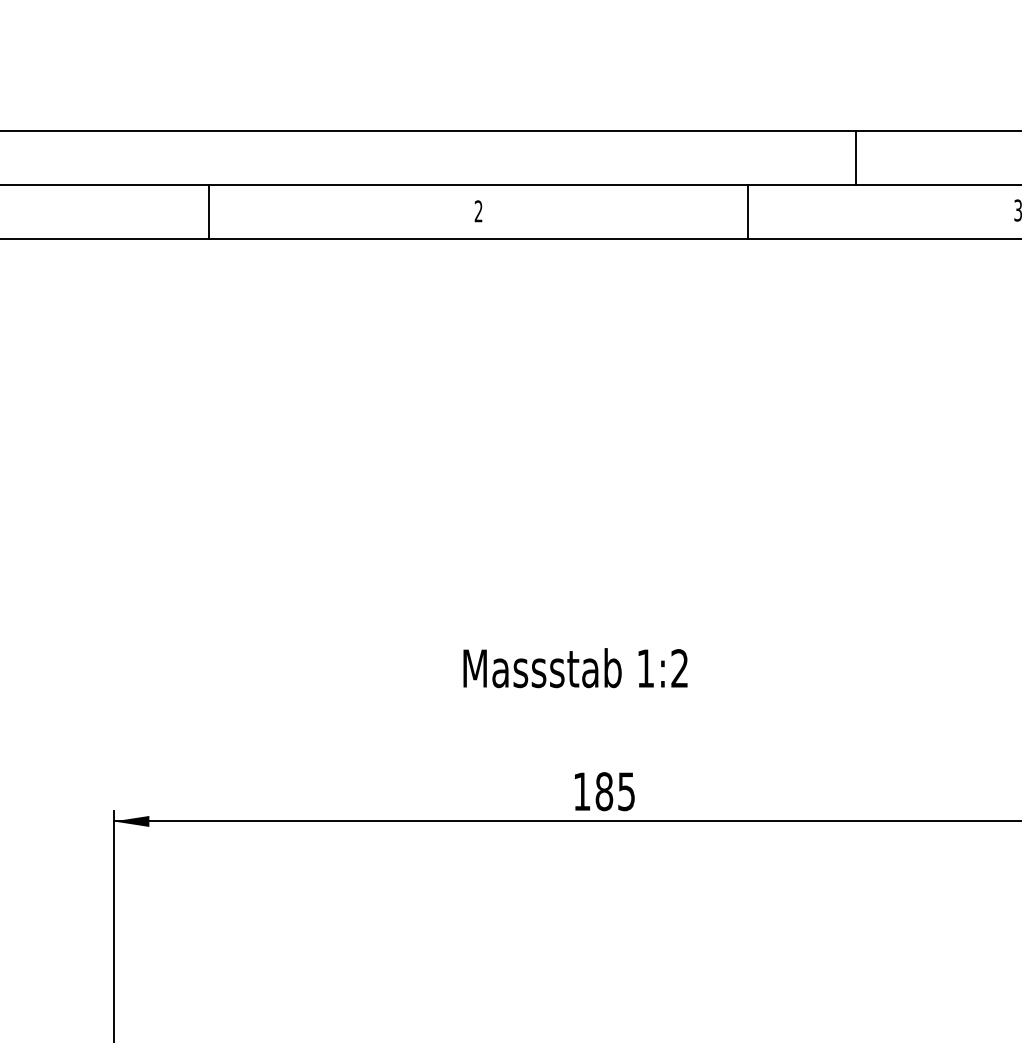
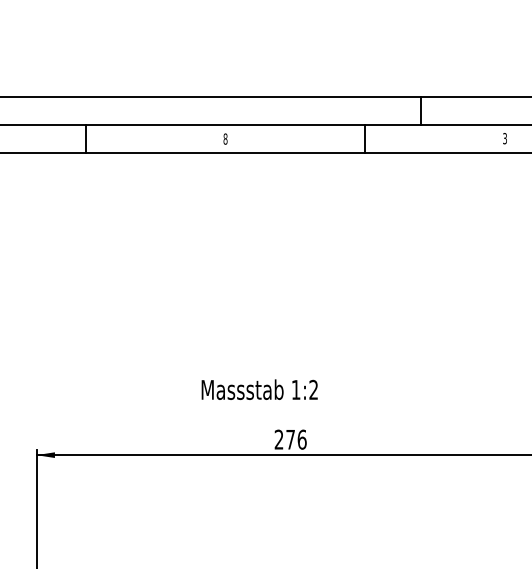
text: (478, 210) -> (225, 138), 2 -> 8
text: (575, 667) -> (259, 389), moved
text: (604, 791) -> (290, 439), 185 -> 276

